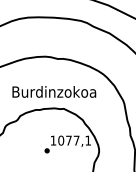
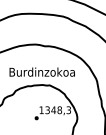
text: (74, 140) -> (58, 110), 1077,1 -> 1348,3

